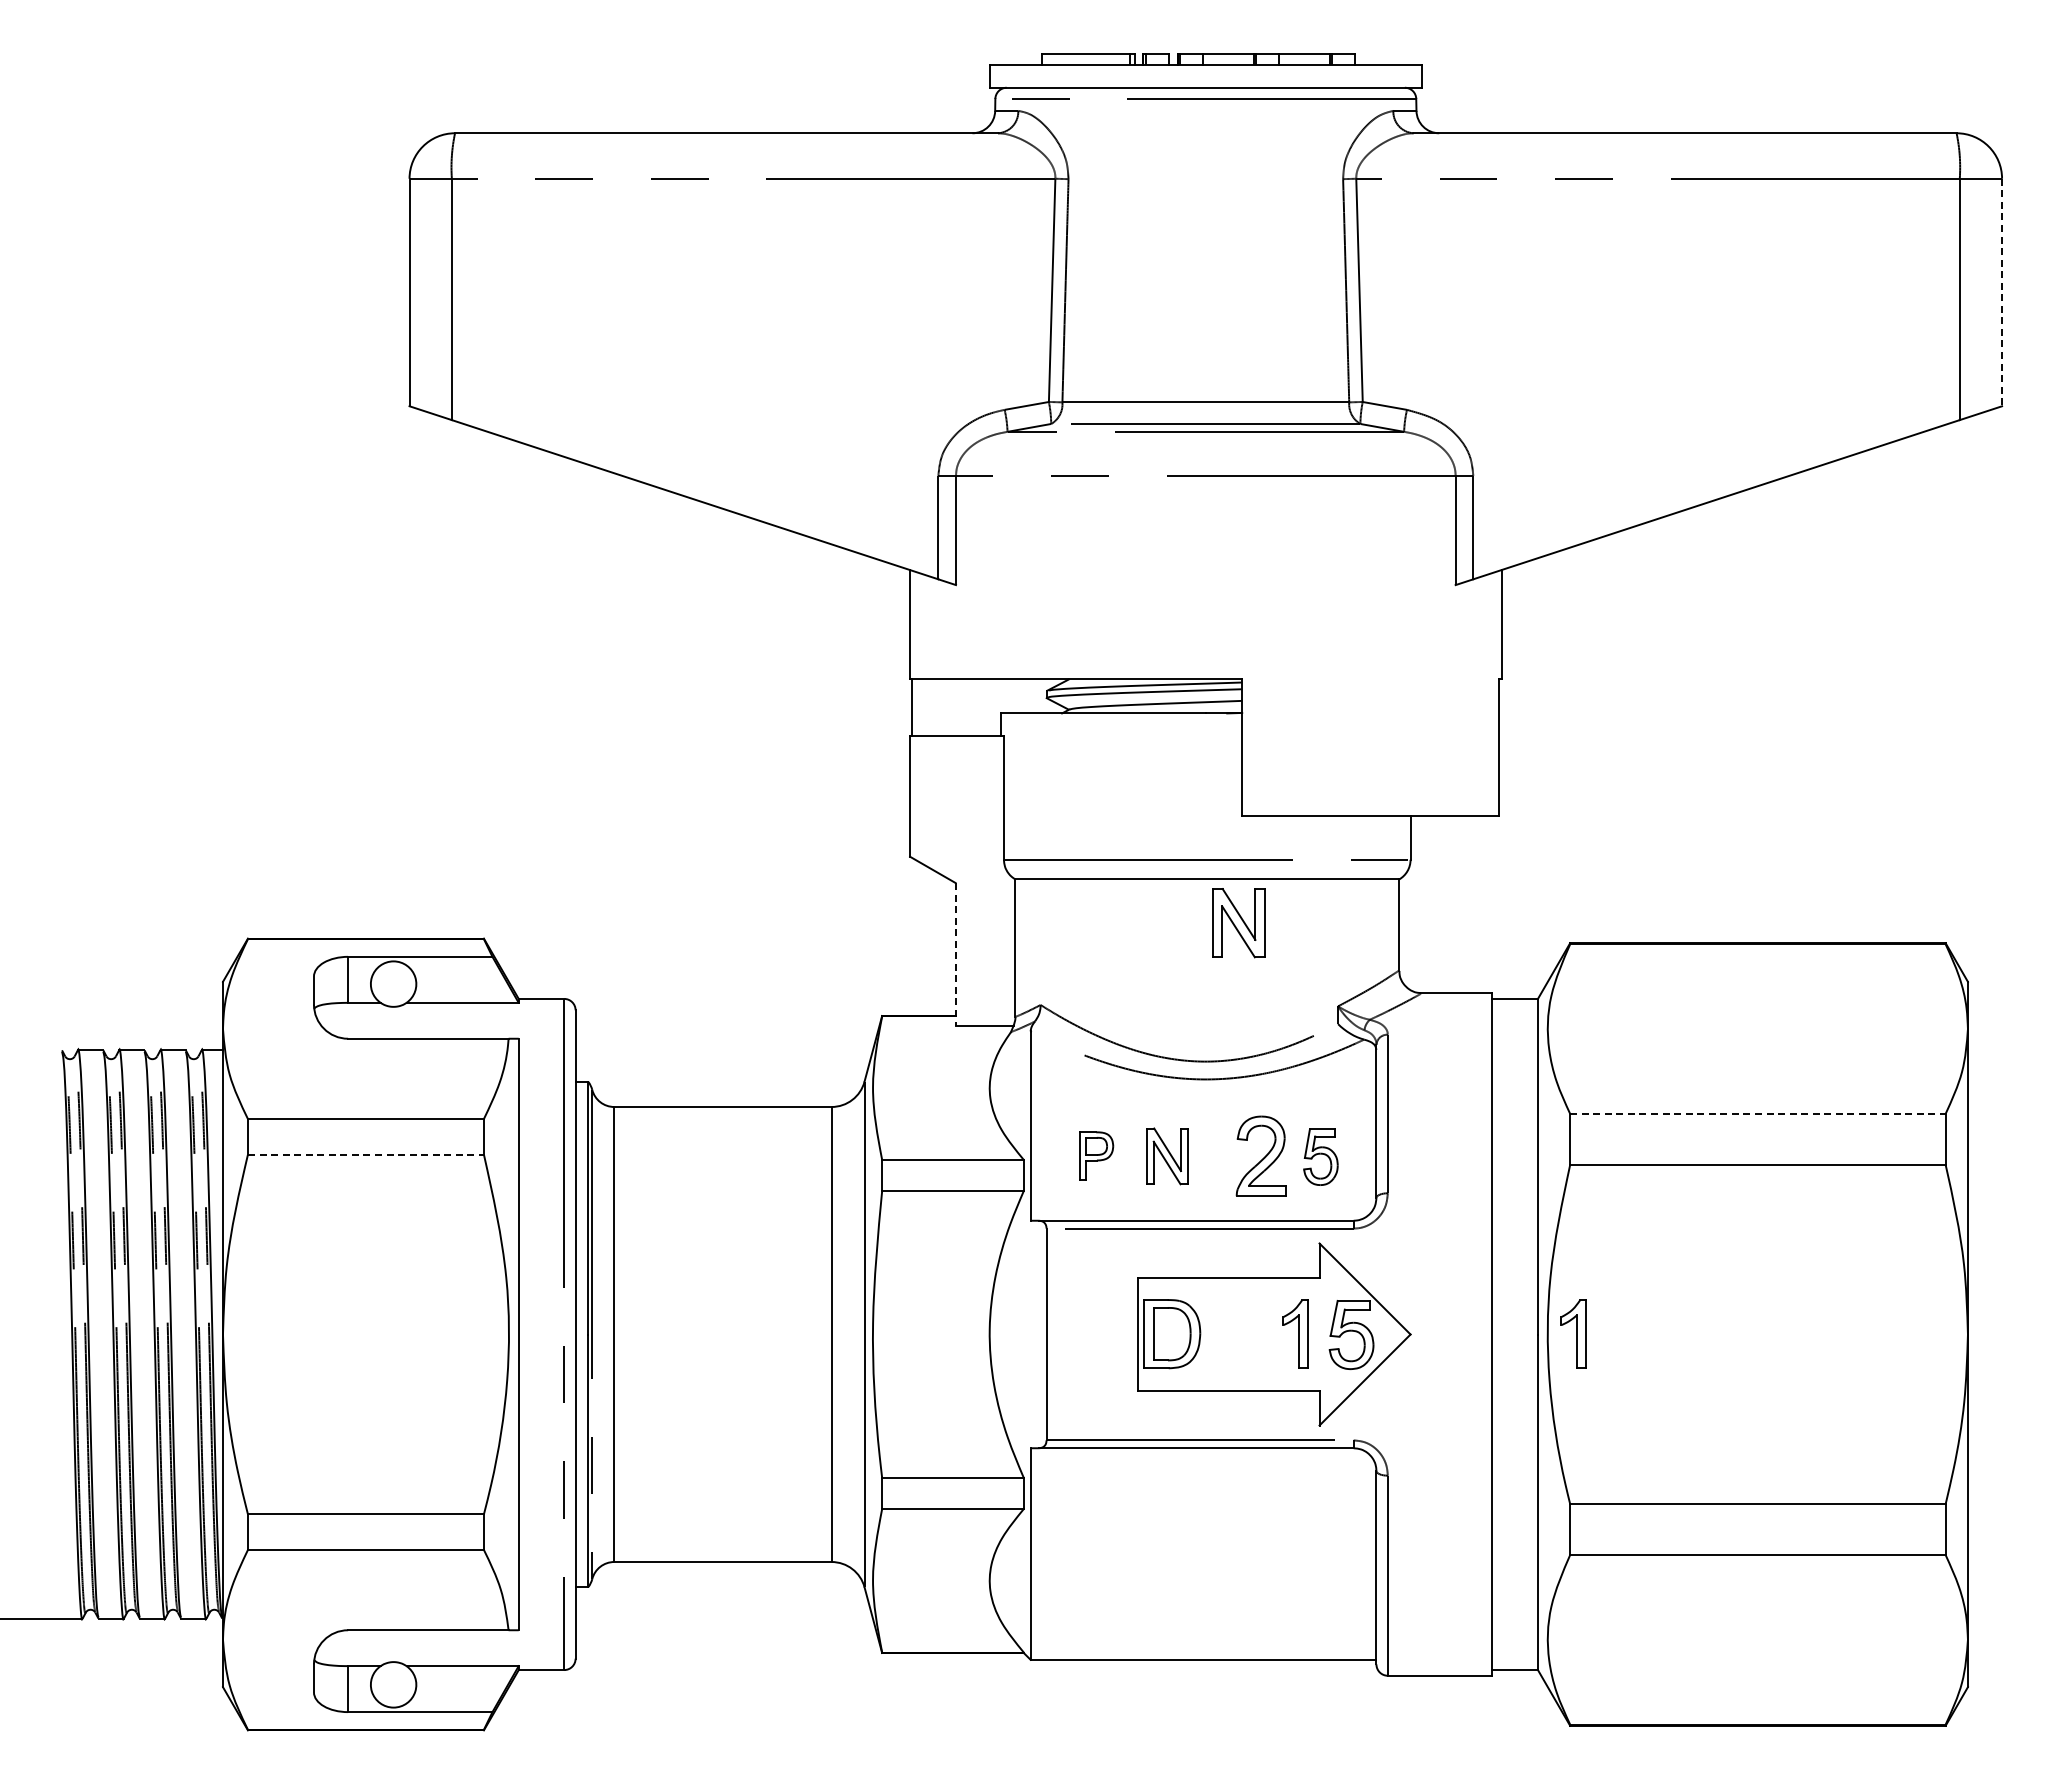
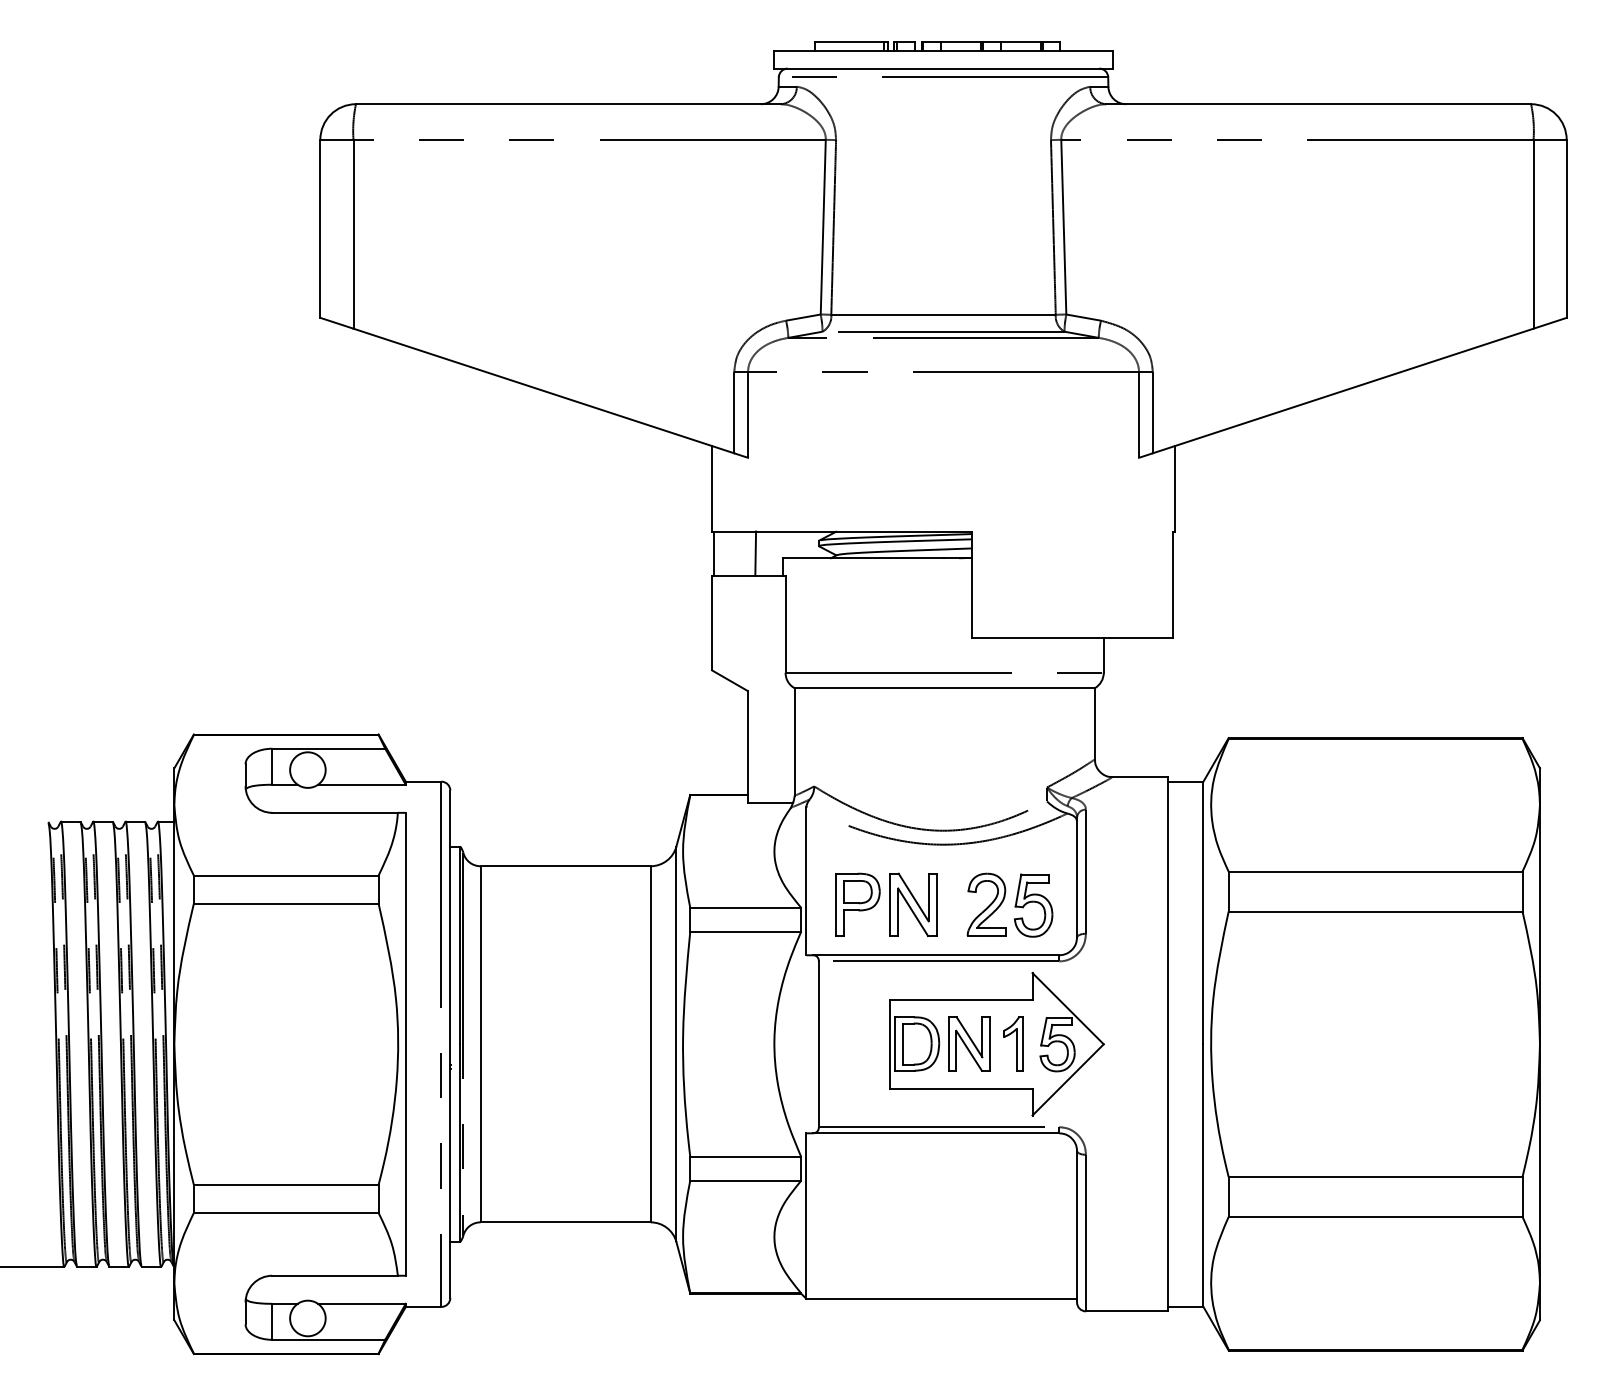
line: (2002, 292) -> (1567, 228), dashed -> solid
line: (965, 707) -> (755, 553), added
part: (1238, 923) -> (969, 1044), moved
line: (955, 954) -> (747, 746), dashed -> solid
line: (1757, 1113) -> (1375, 871), dashed -> solid
line: (365, 1154) -> (285, 903), dashed -> solid
part: (1096, 1155) -> (857, 904), size x1.67
part: (1167, 1156) -> (913, 904), size x1.43
part: (1320, 1156) -> (1033, 904), size x1.43
part: (1573, 1333) -> (1231, 1043), removed

